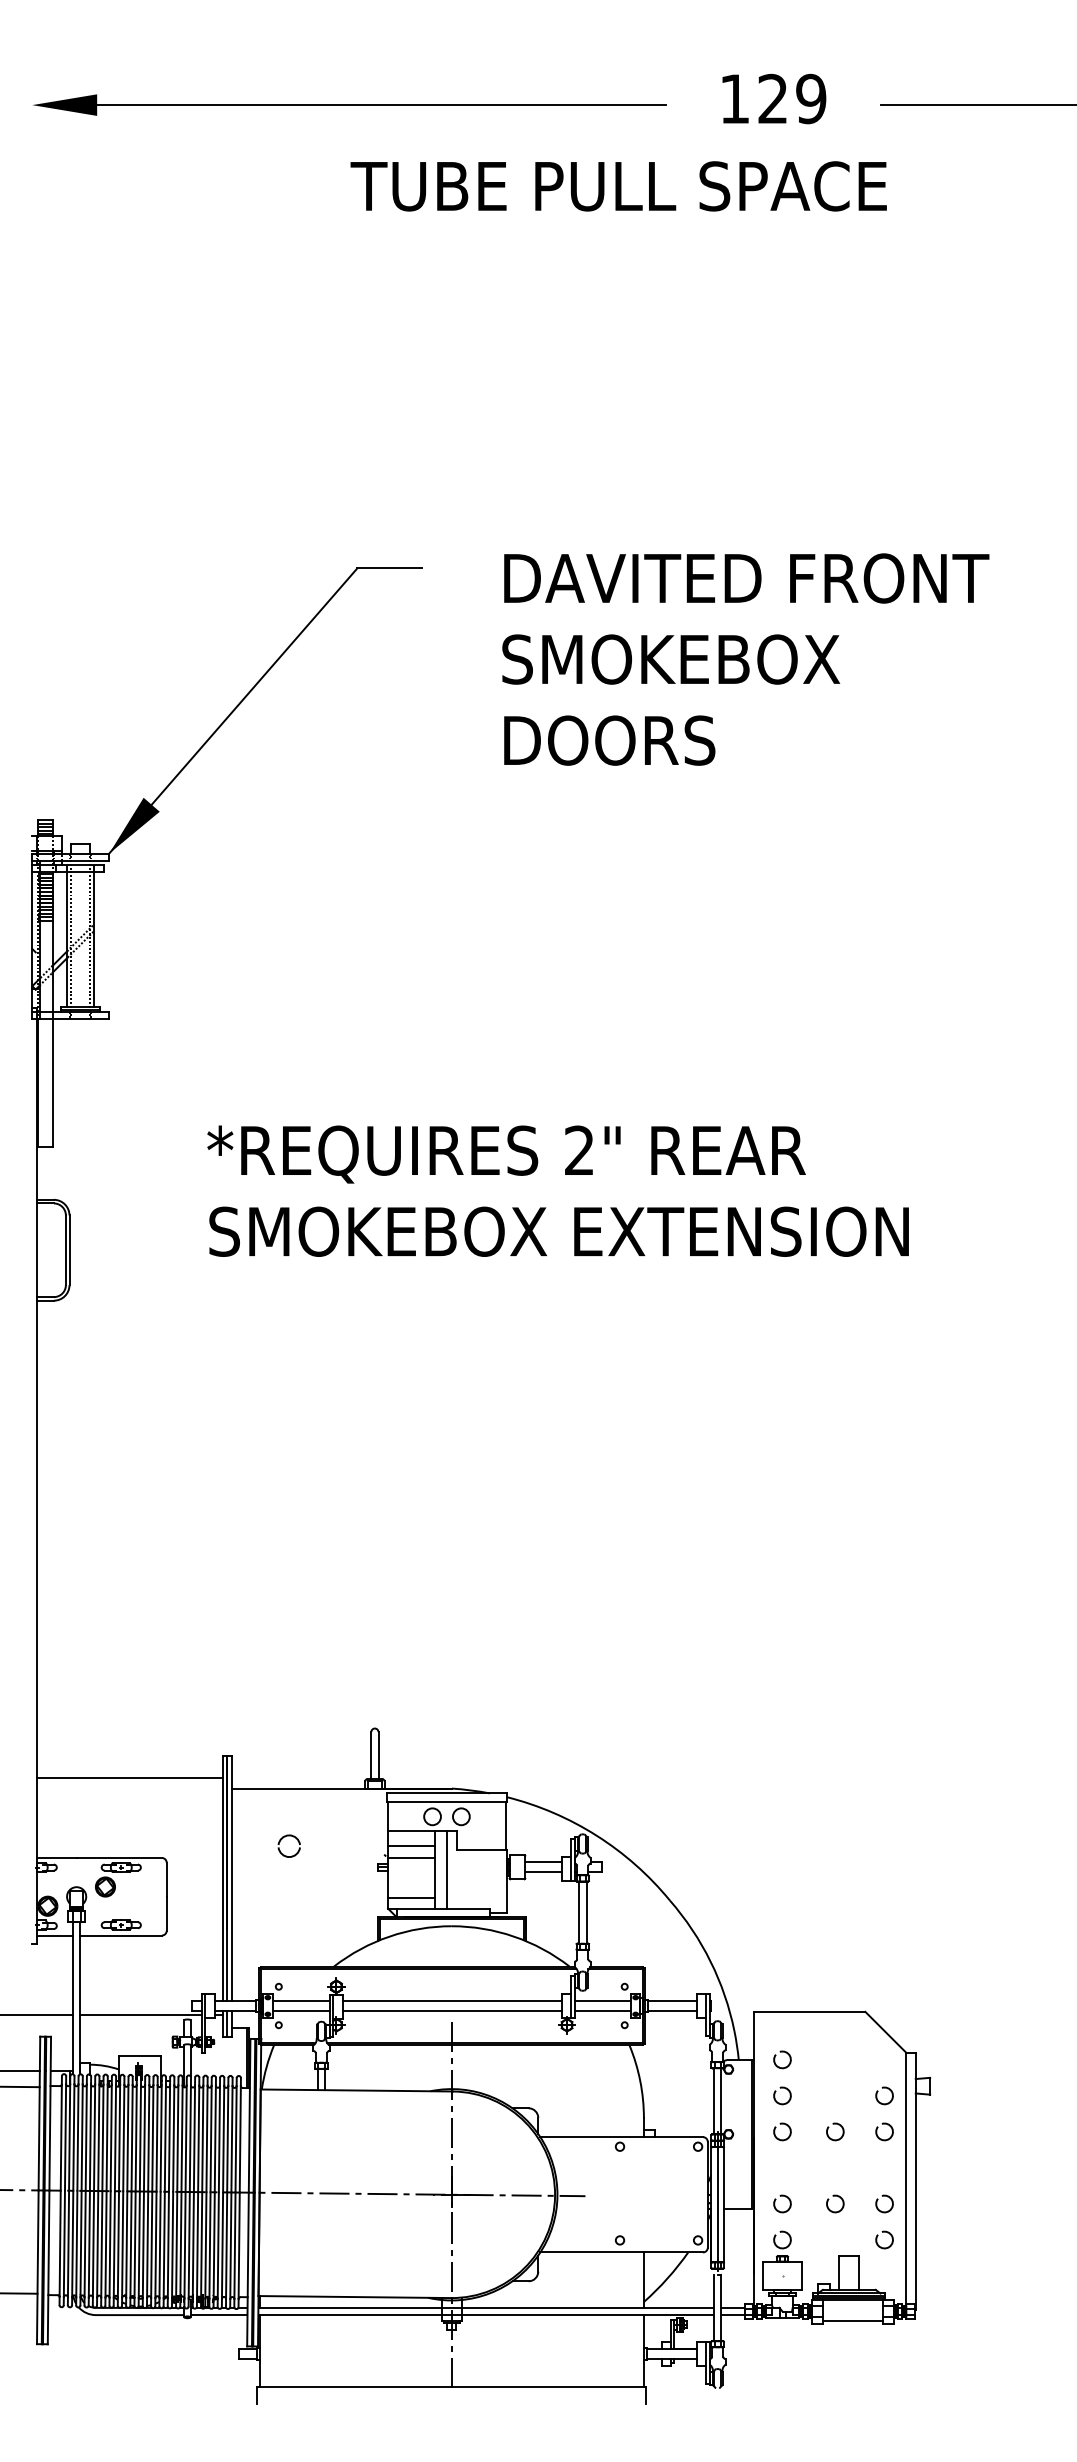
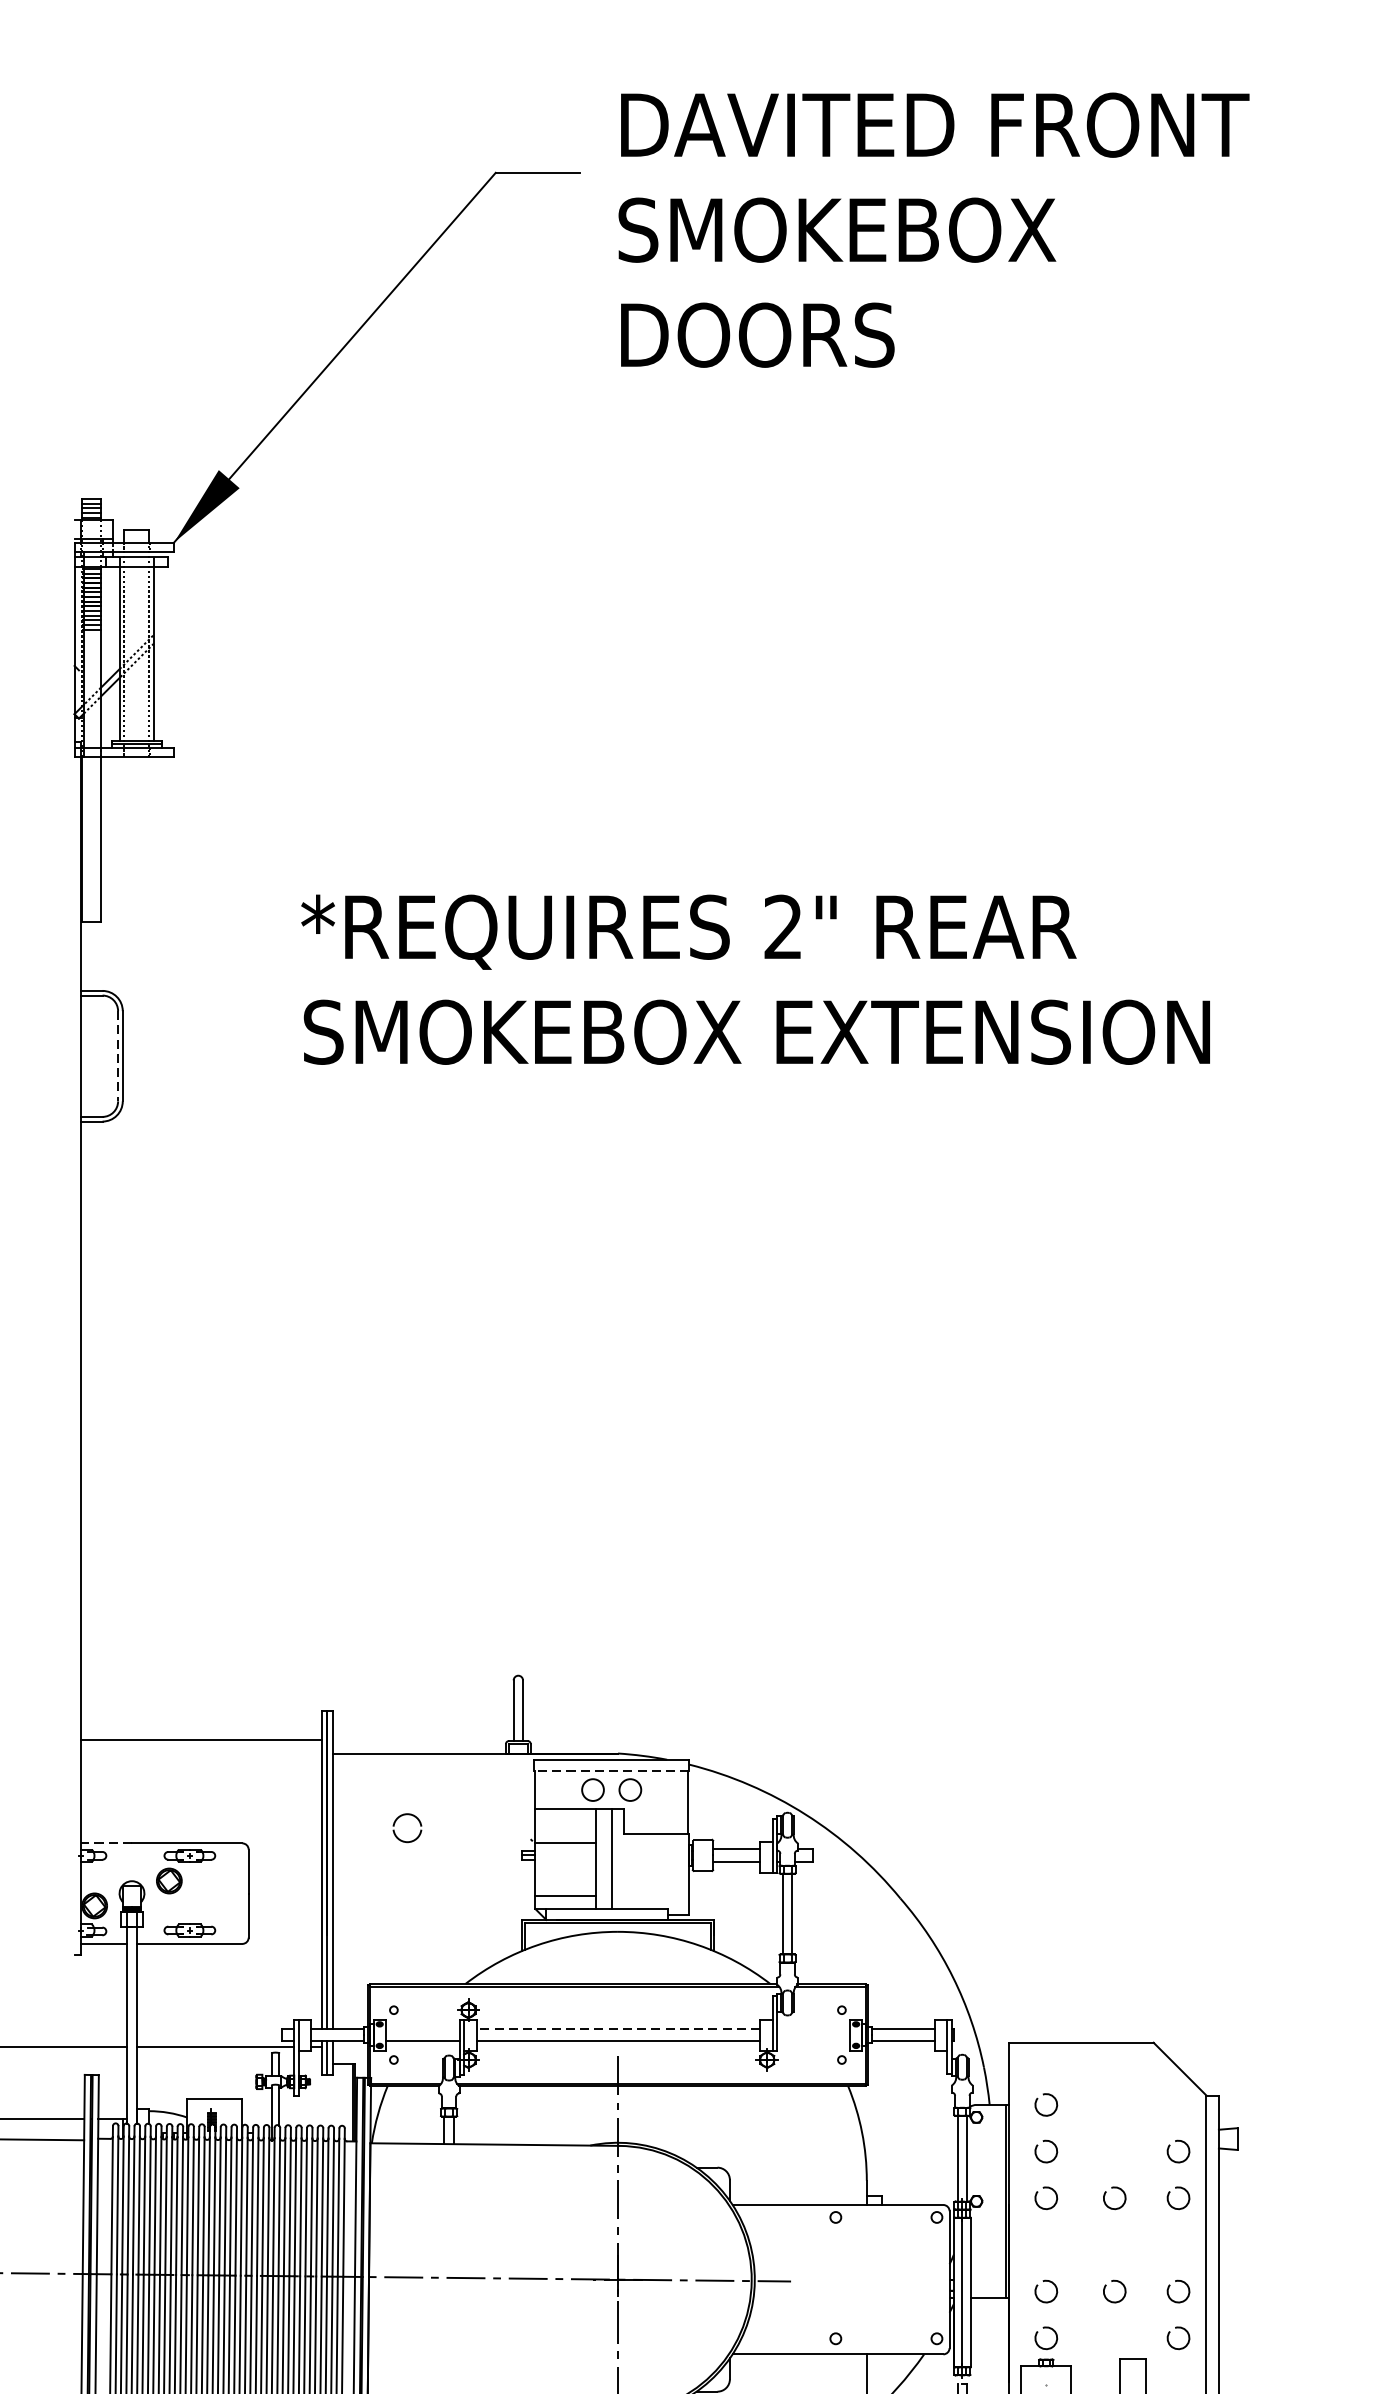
text: (745, 659) -> (933, 230), moved
line: (65, 1250) -> (117, 1056), solid -> dashed
line: (446, 1801) -> (611, 1770), solid -> dashed
line: (411, 1845) -> (565, 1827), removed
line: (56, 1857) -> (105, 1842), solid -> dashed
line: (300, 2001) -> (421, 2029), removed
line: (452, 2001) -> (618, 2029), solid -> dashed
line: (602, 2001) -> (813, 2029), removed
line: (602, 2010) -> (813, 2040), removed

